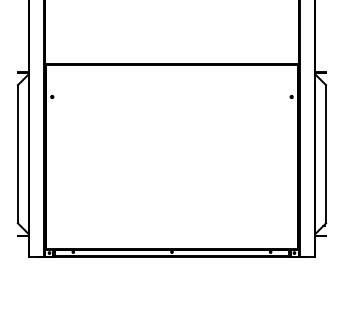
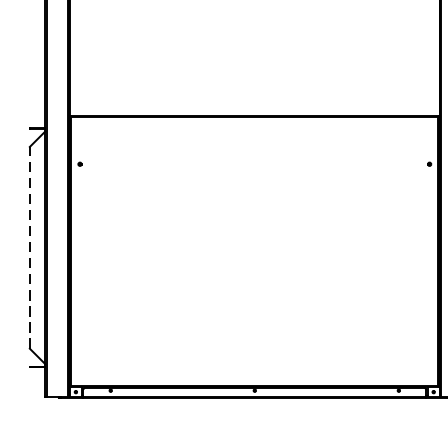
line: (17, 153) -> (29, 246), solid -> dashed

